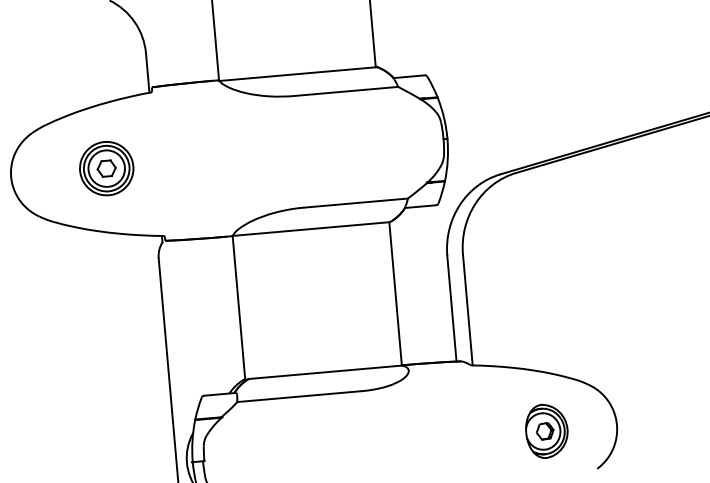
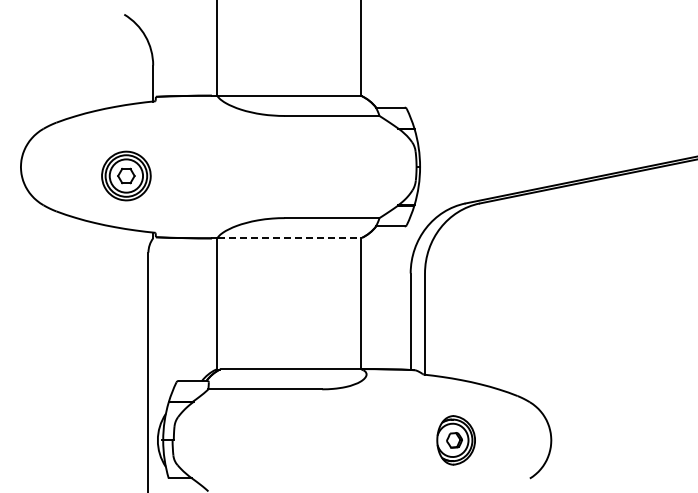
part: (106, 168) -> (126, 175), moved
line: (311, 229) -> (289, 238), solid -> dashed
part: (546, 431) -> (455, 440), moved

